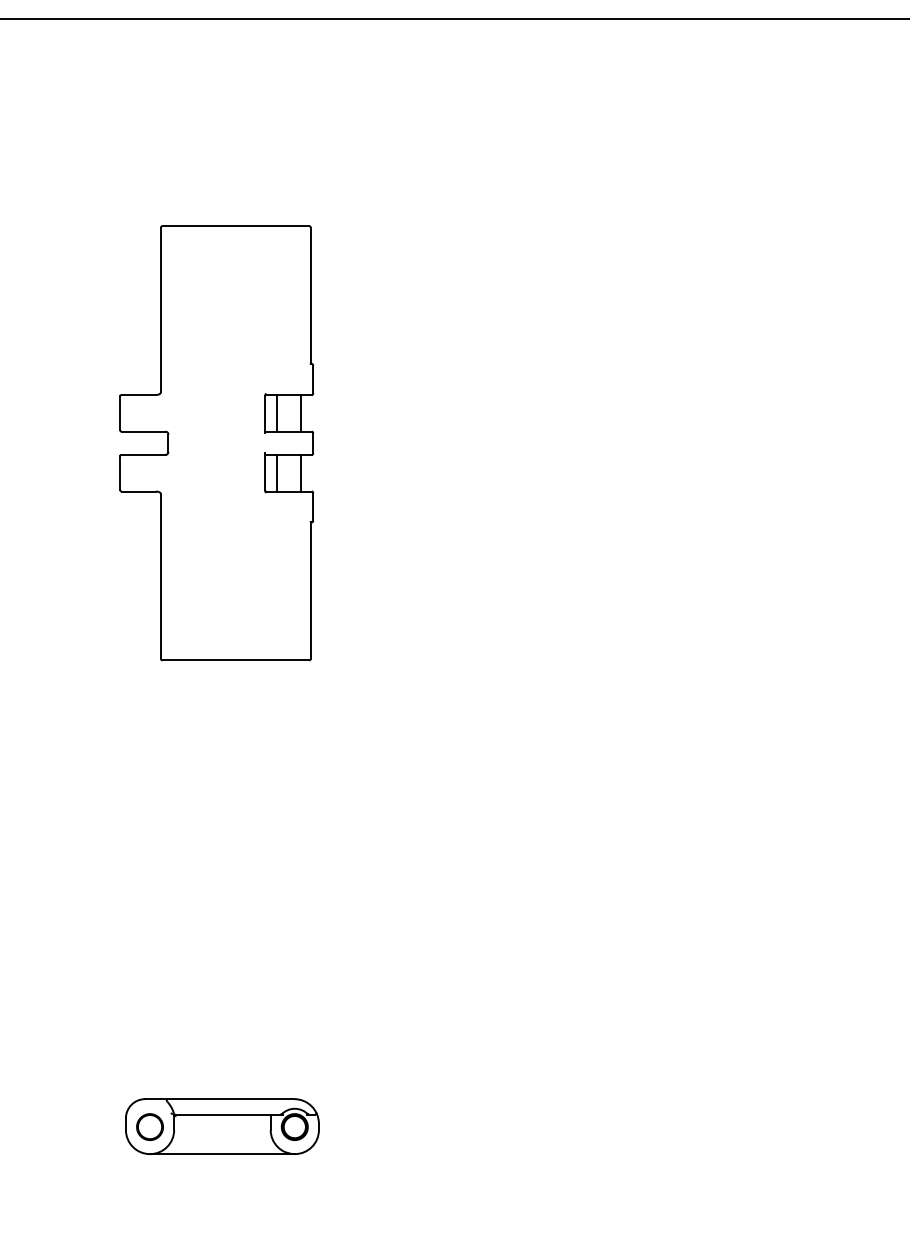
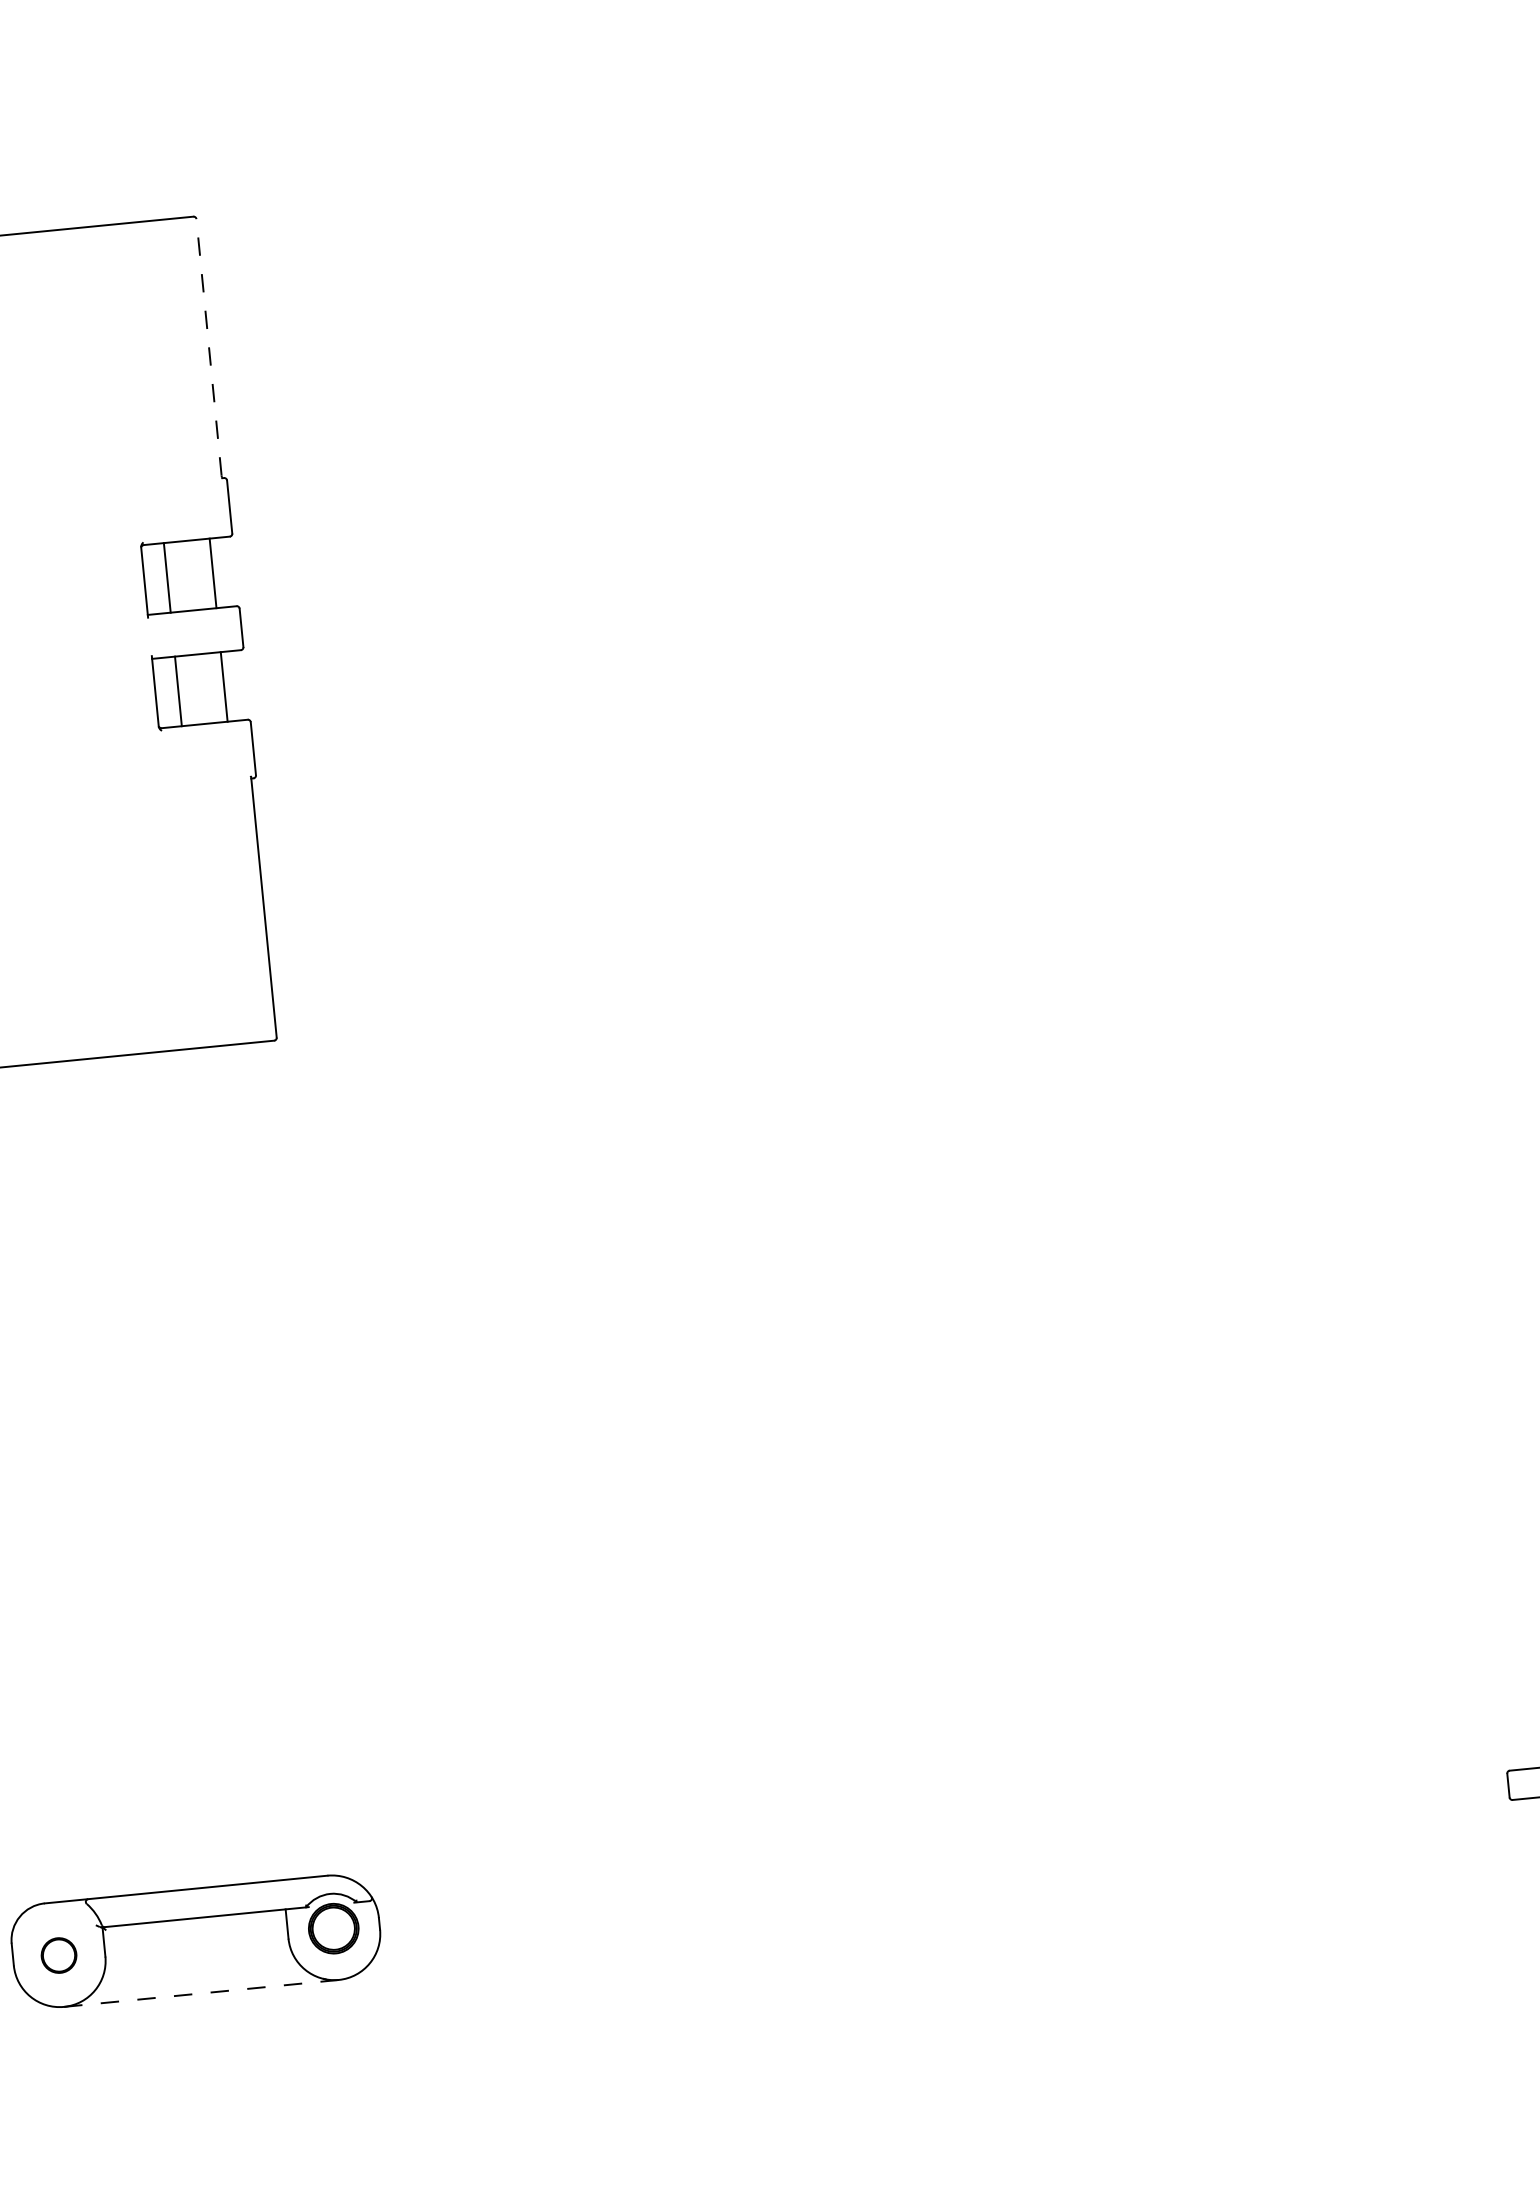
line: (310, 295) -> (208, 348), solid -> dashed
circle: (149, 1126) -> (57, 1954), size x0.7
line: (222, 1154) -> (201, 1994), solid -> dashed

